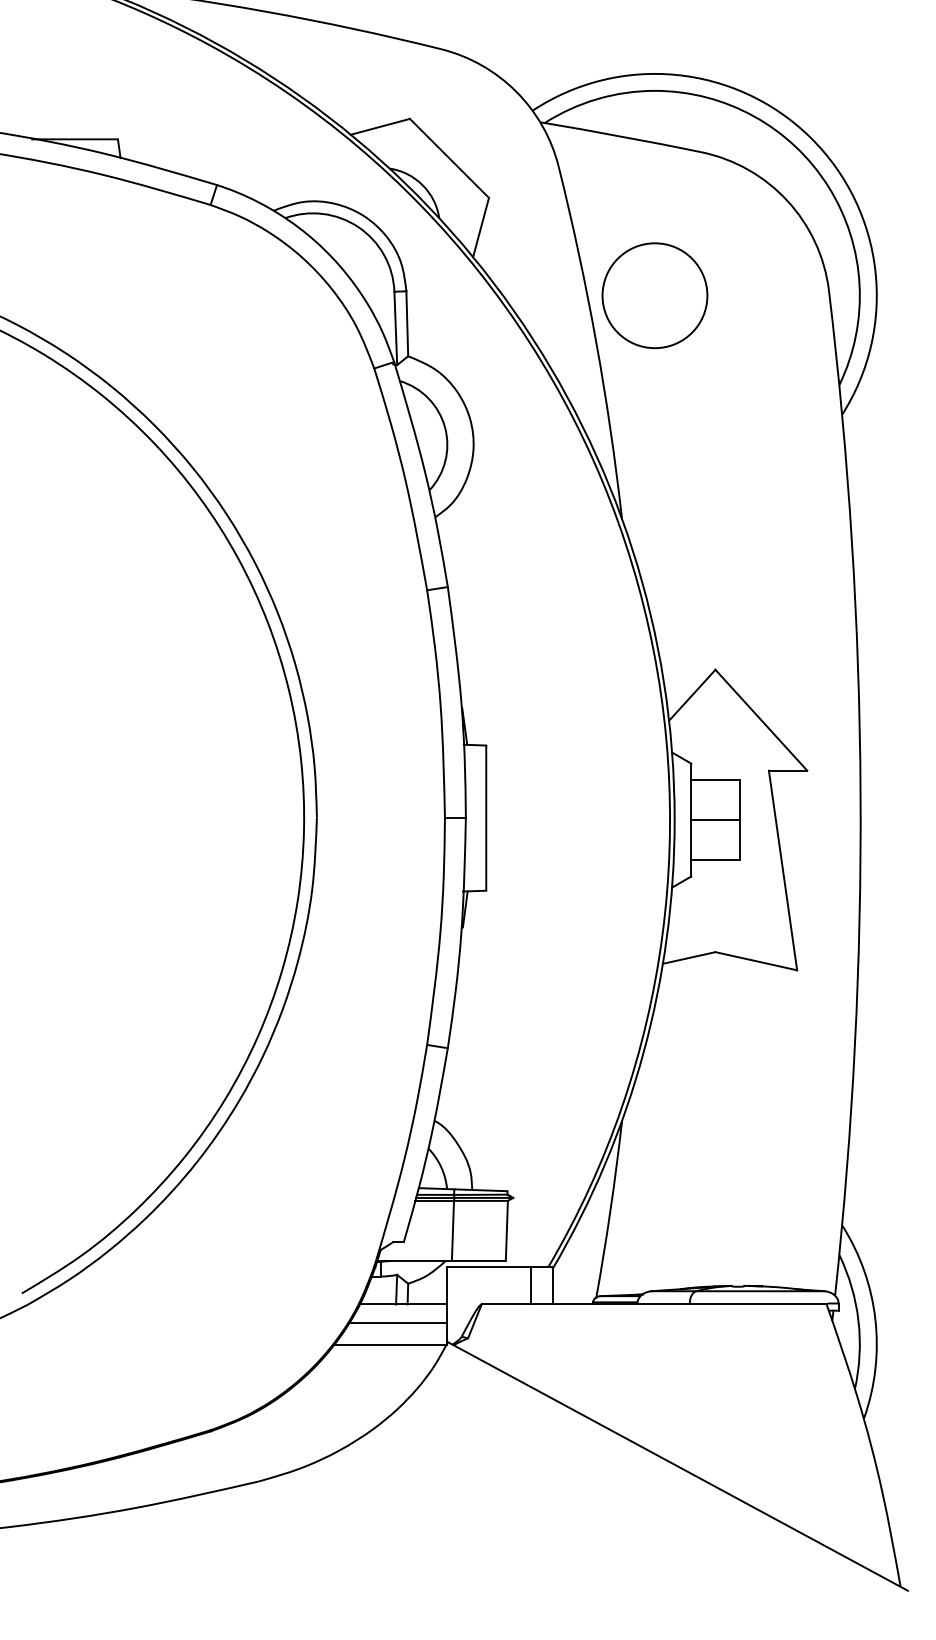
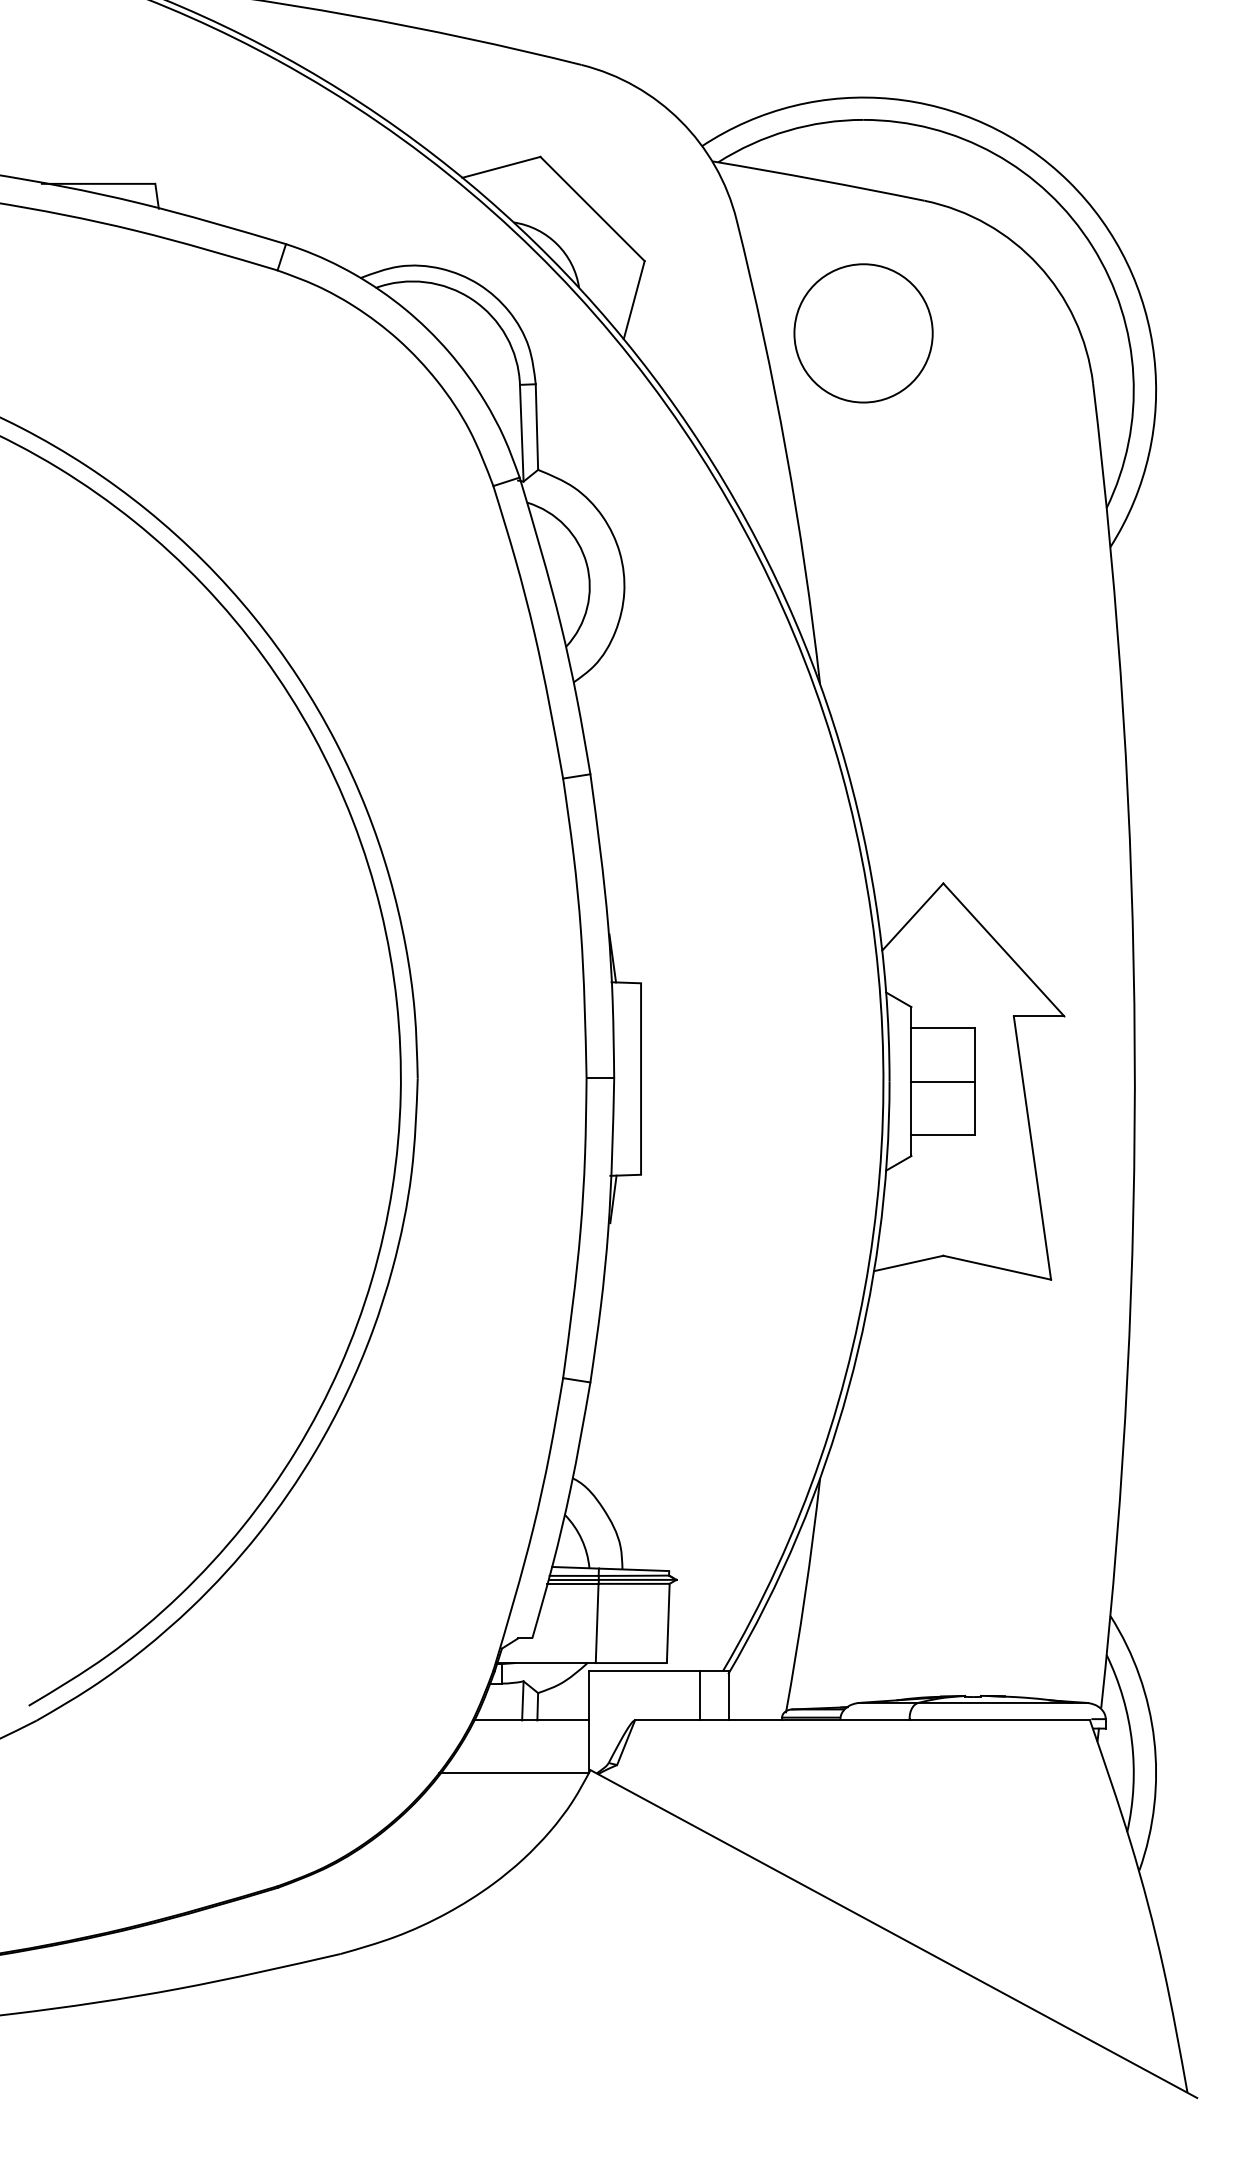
circle: (654, 295) -> (862, 333), moved
line: (397, 1323) -> (524, 1745), removed

